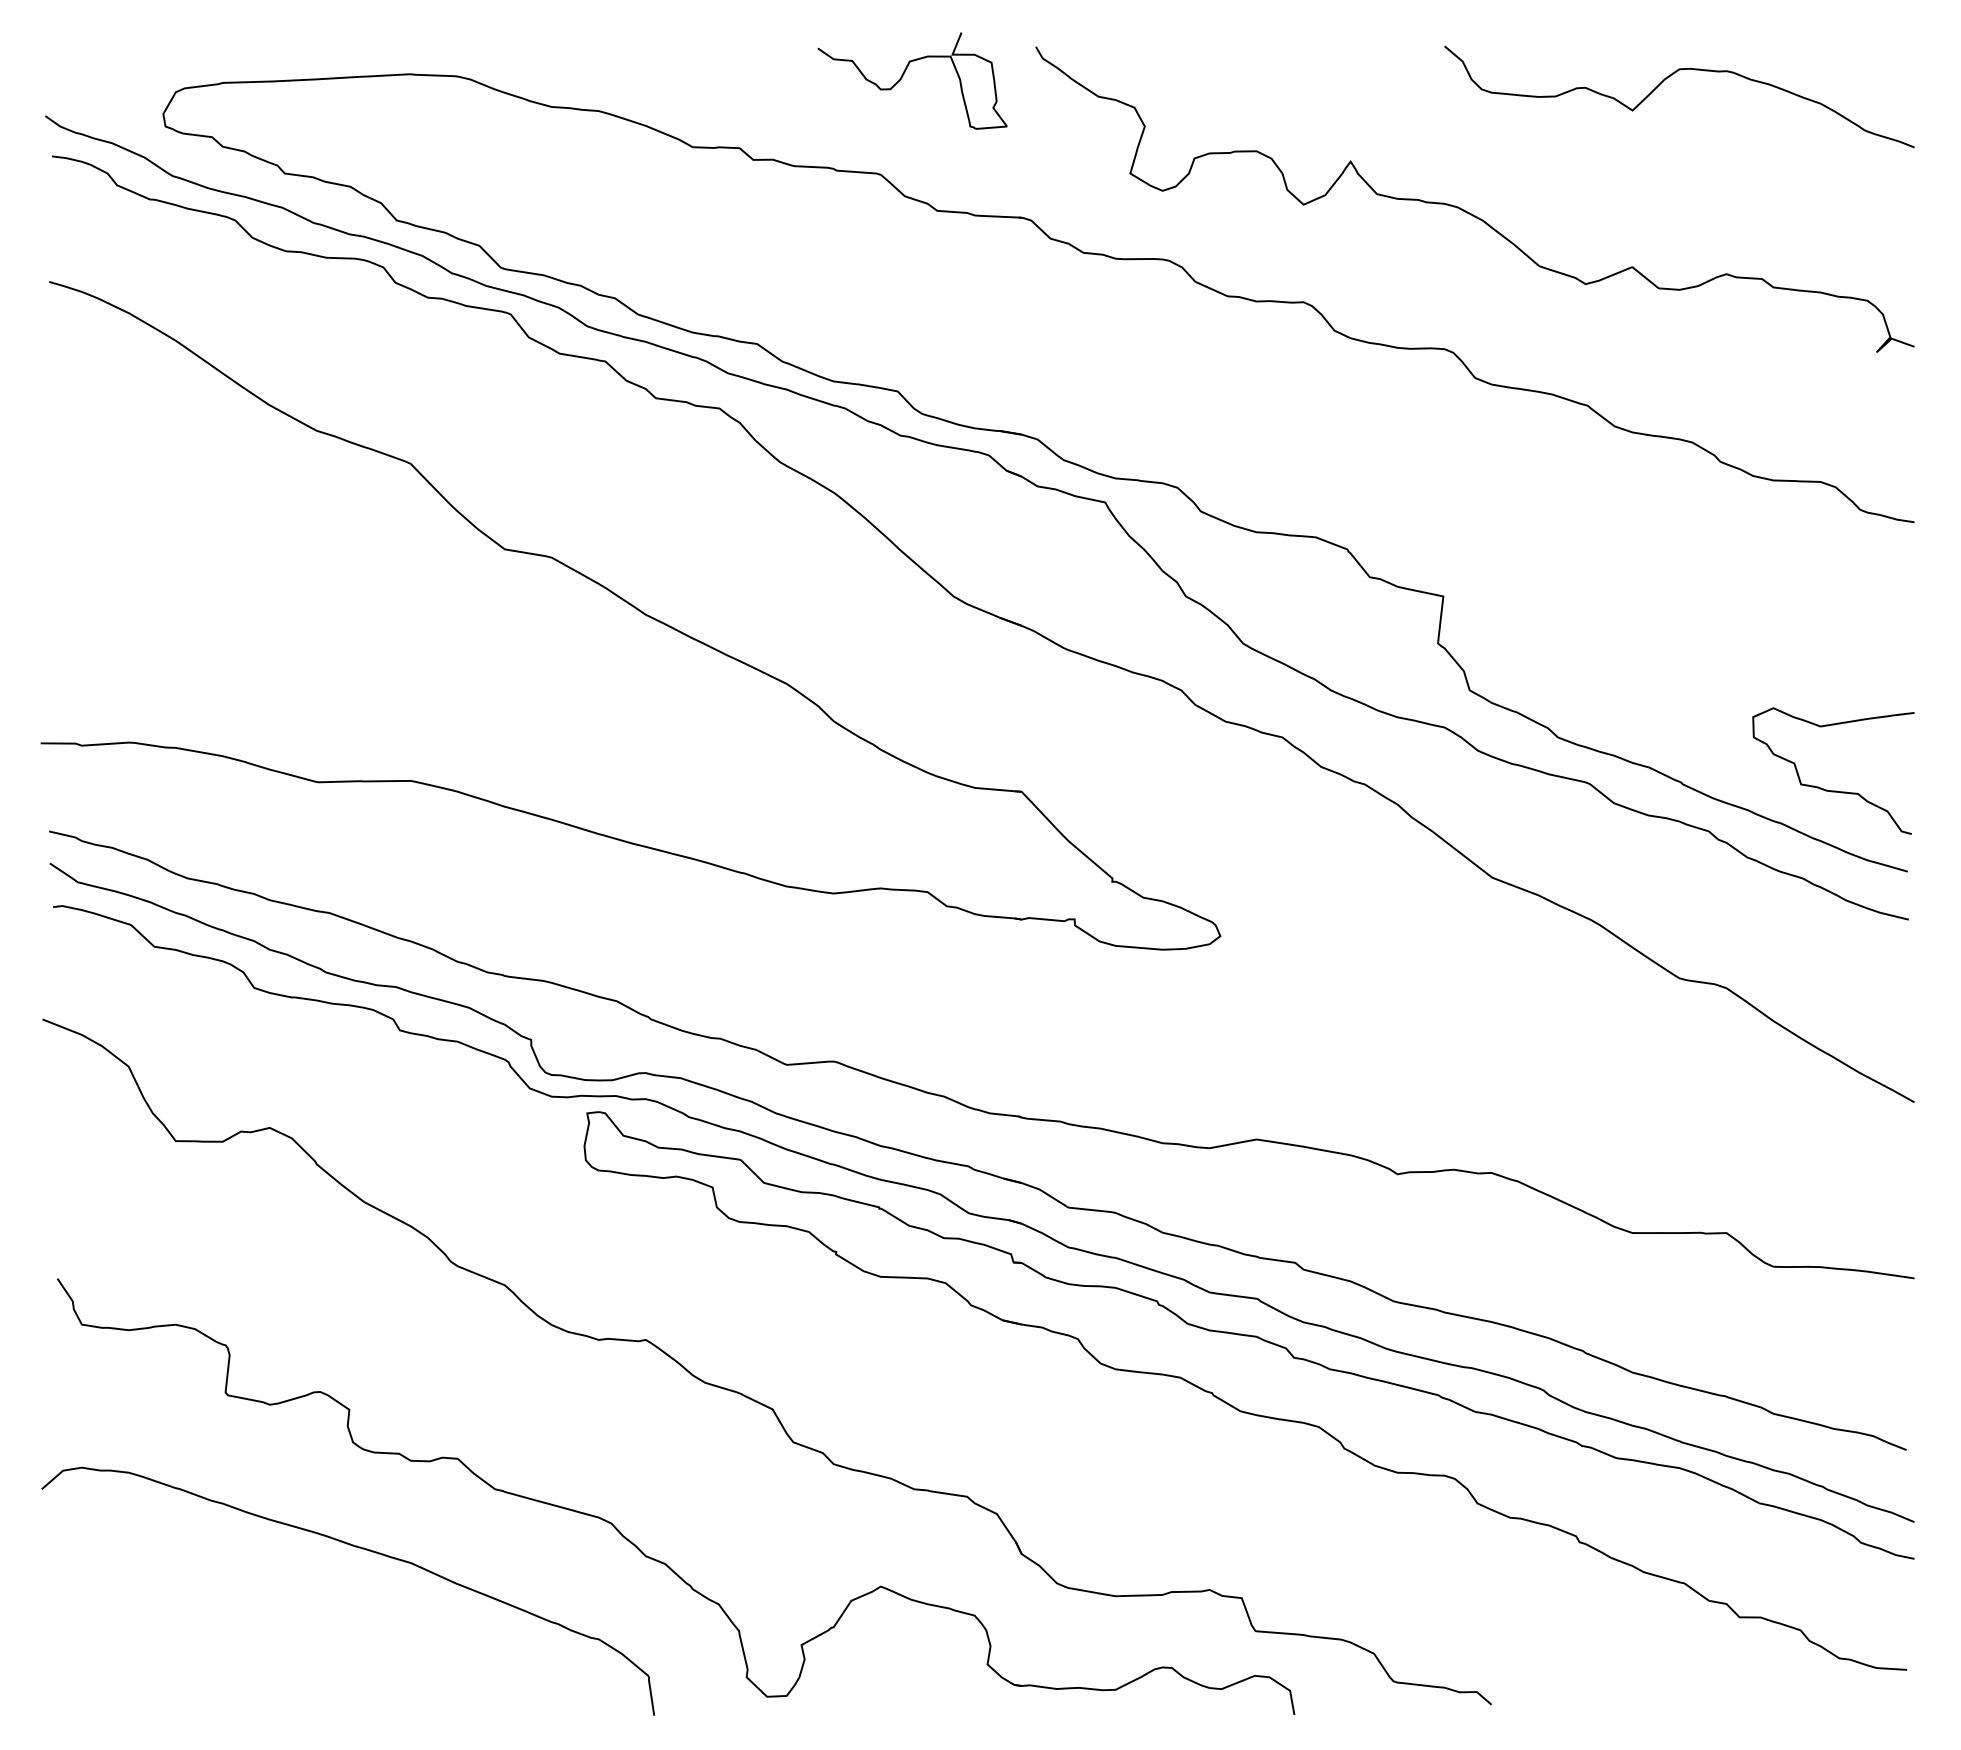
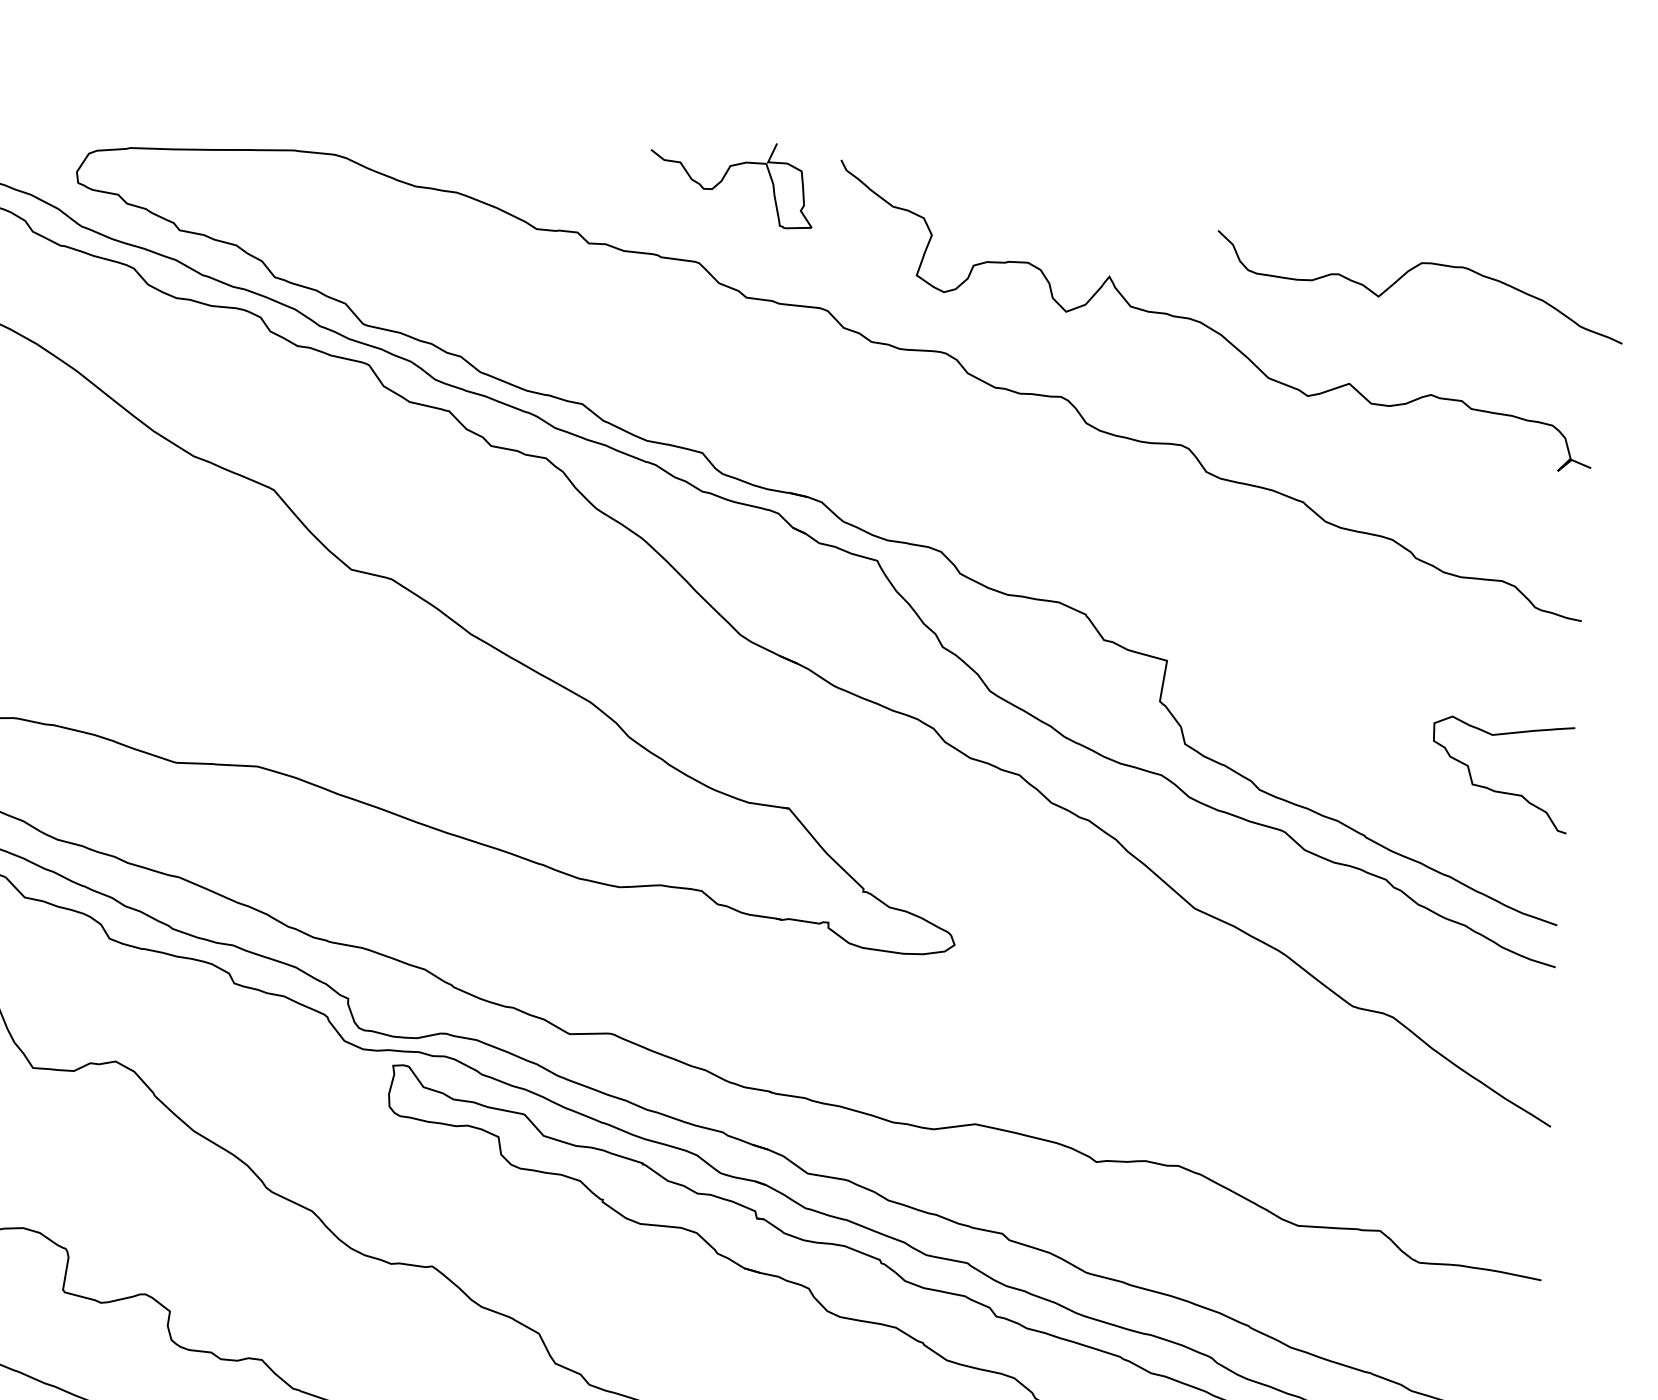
curve: (1665, 80) -> (1408, 272), moved
curve: (1827, 789) -> (1495, 790), moved

